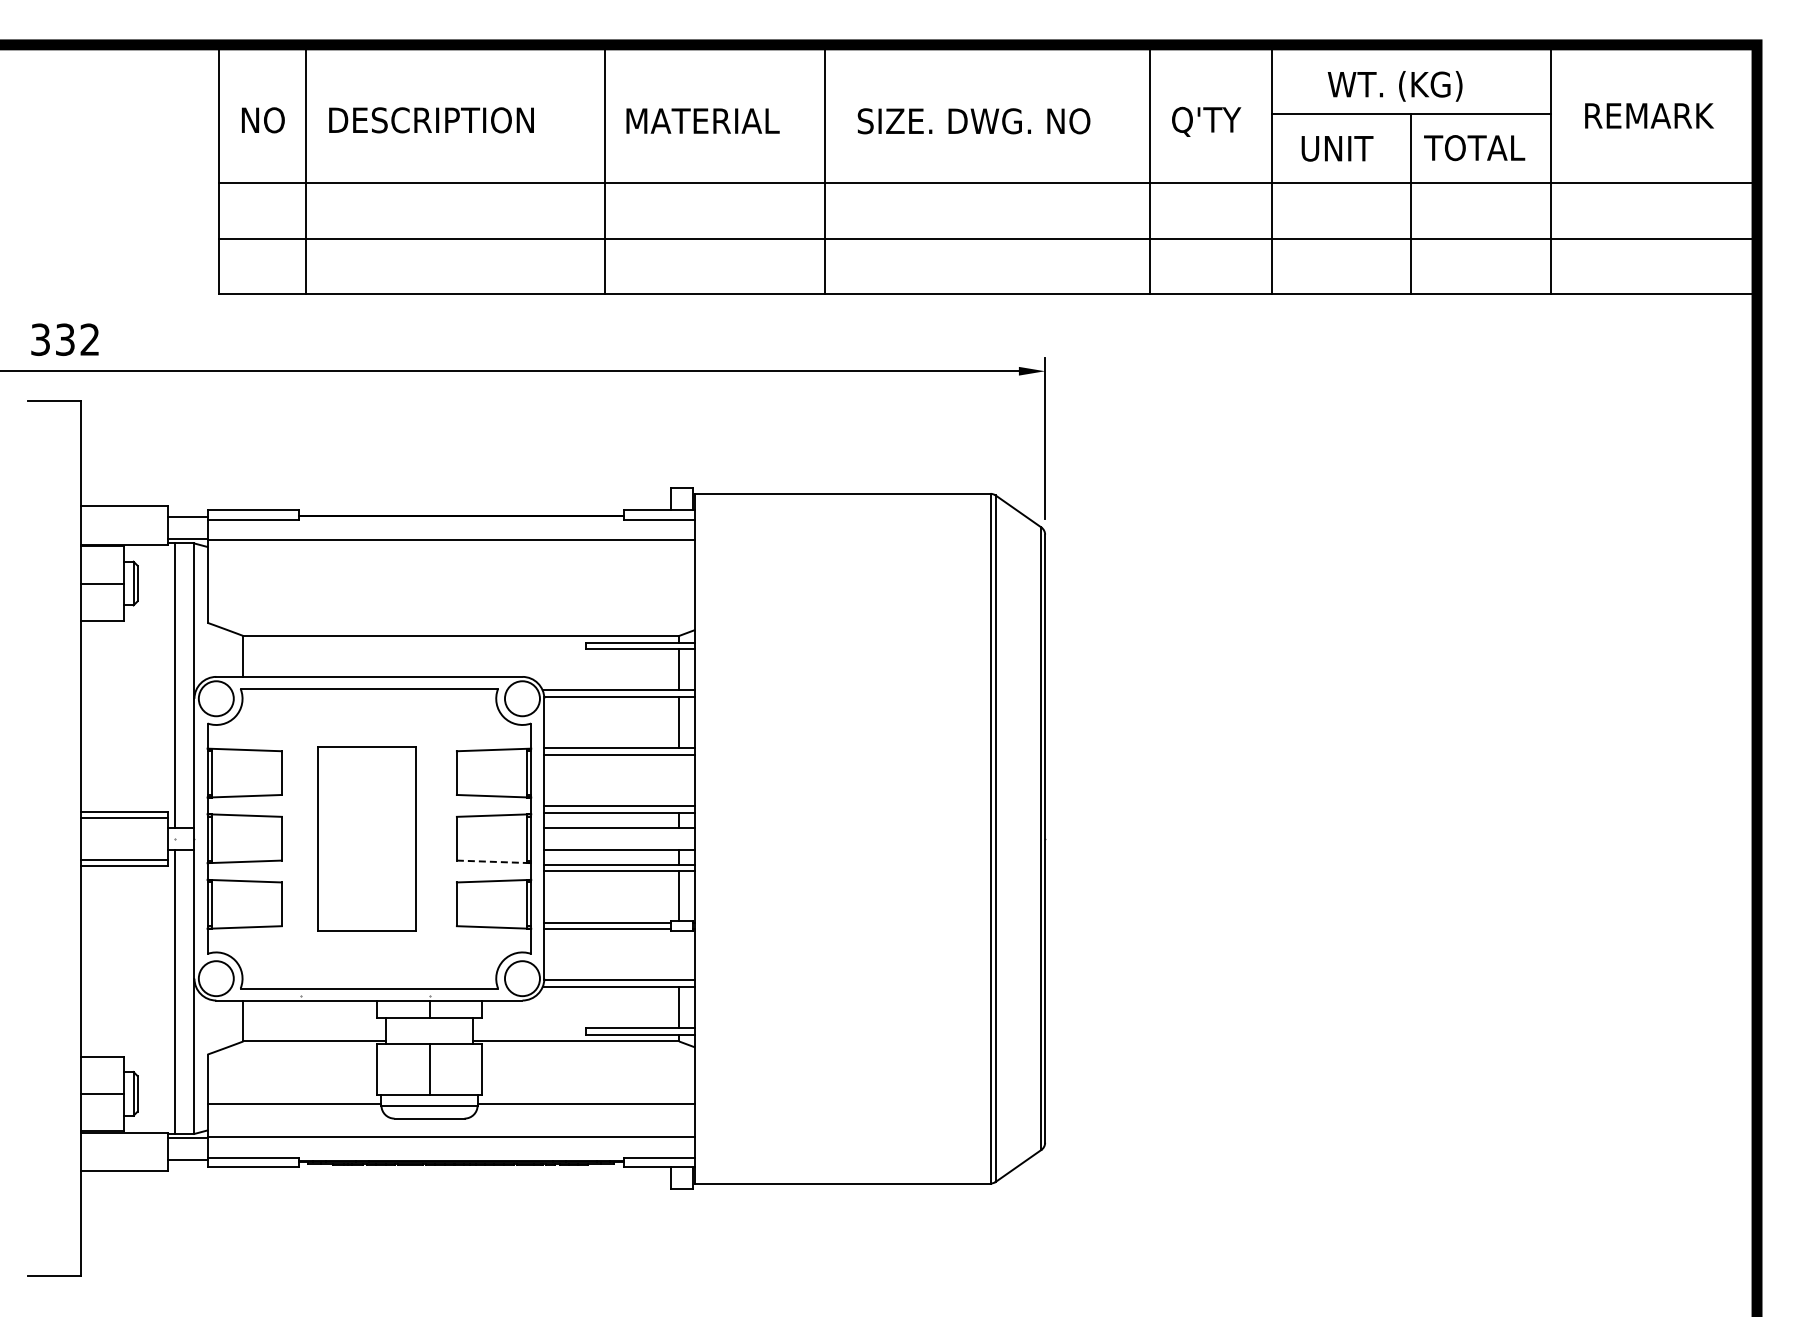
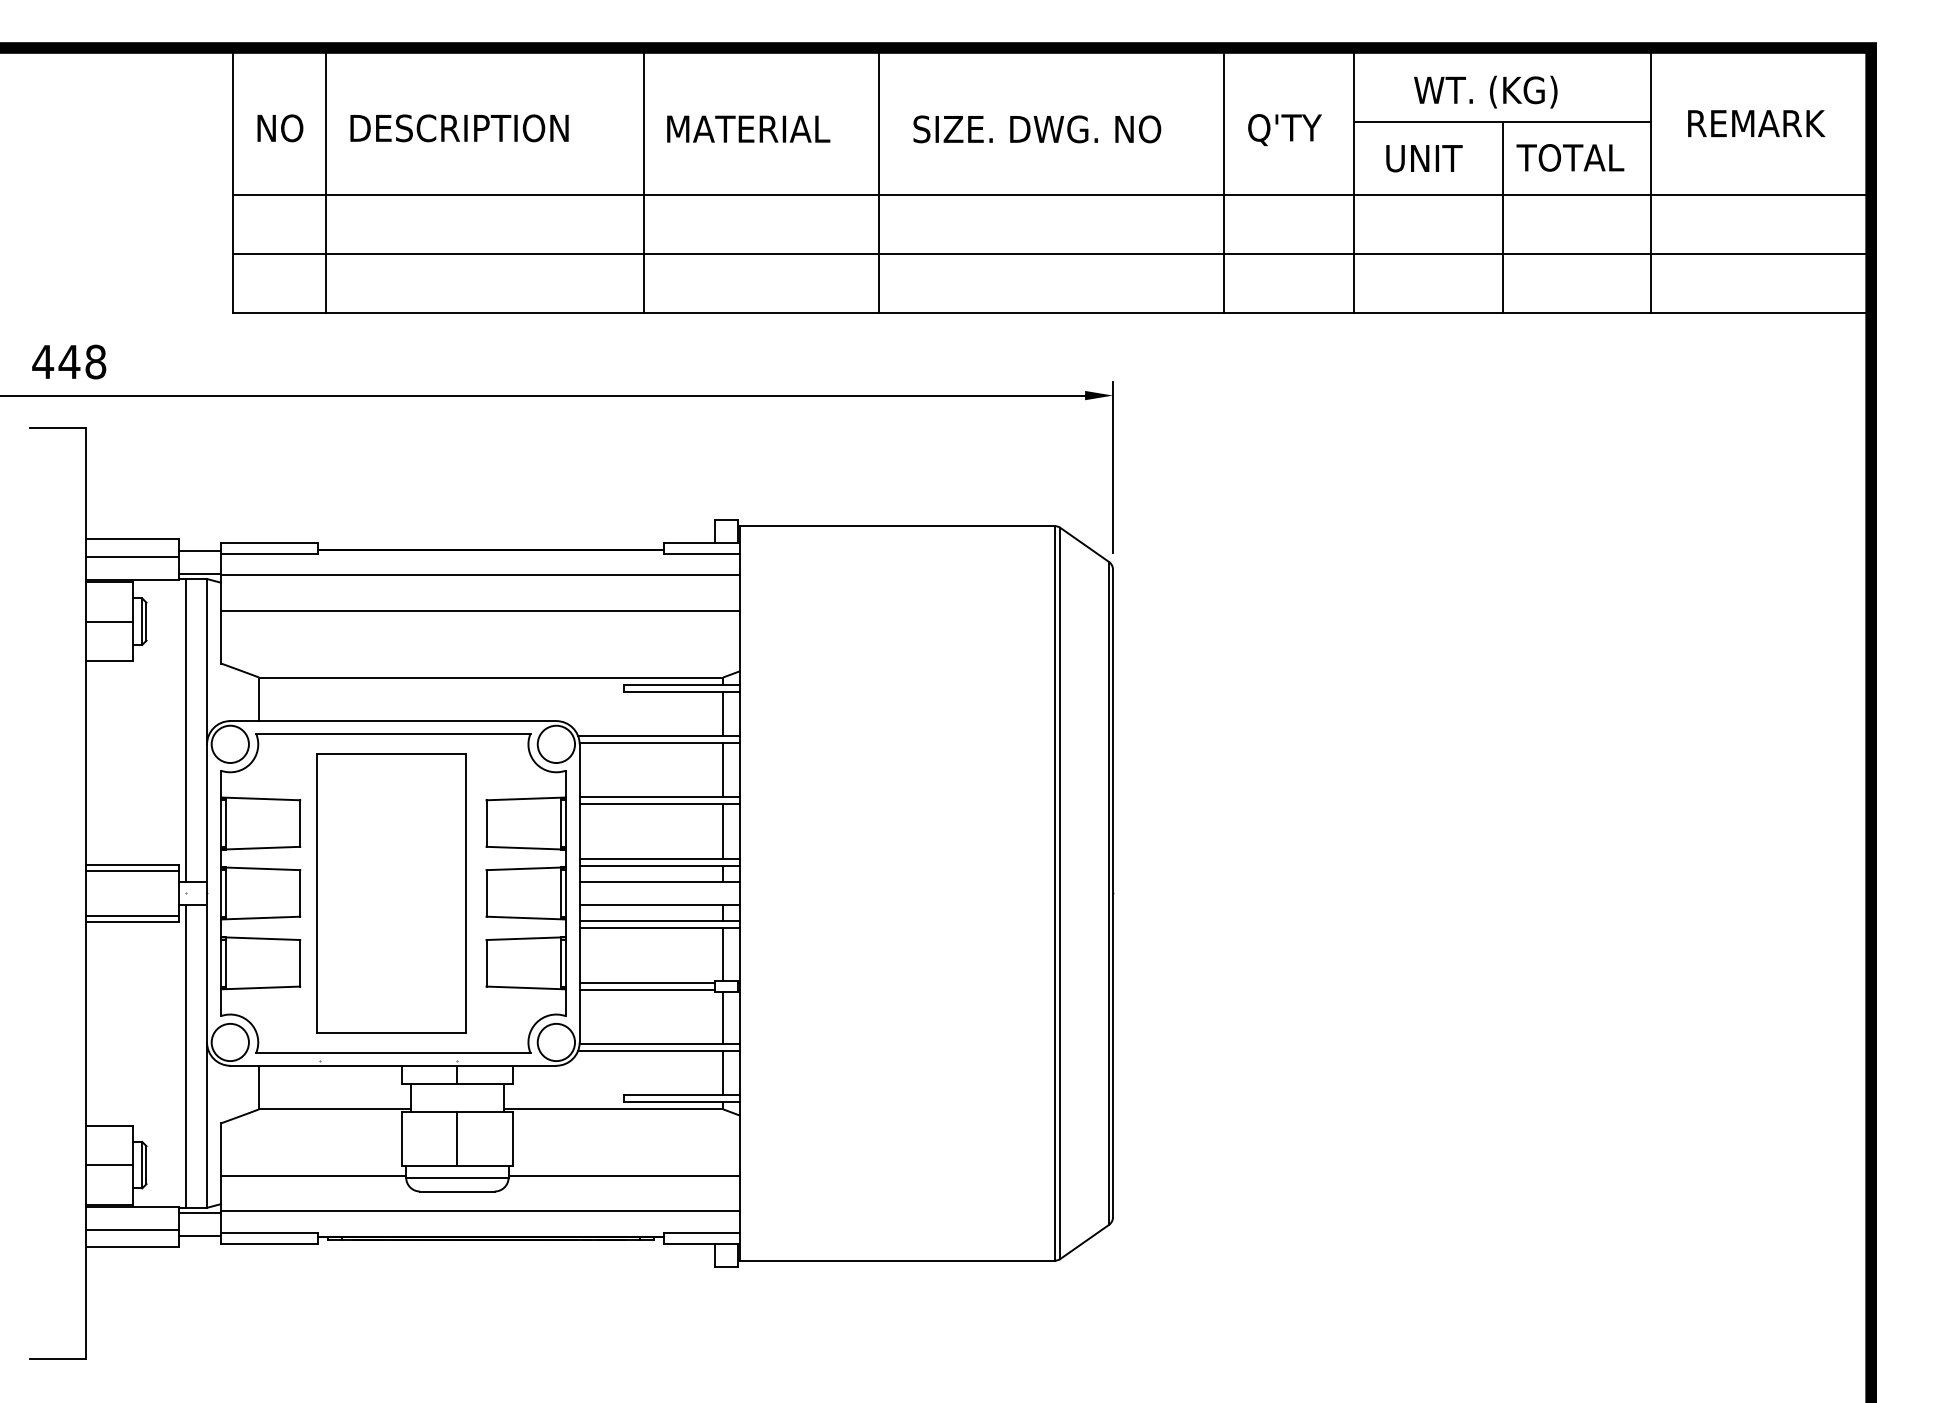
text: (64, 339) -> (68, 361), 332 -> 448
line: (124, 522) -> (132, 556), added
line: (451, 573) -> (480, 610), added
line: (679, 780) -> (723, 831), added
part: (366, 838) -> (390, 893), size x1.43
line: (494, 861) -> (526, 917), dashed -> solid
line: (679, 955) -> (723, 1017), added
line: (124, 1154) -> (132, 1229), added

